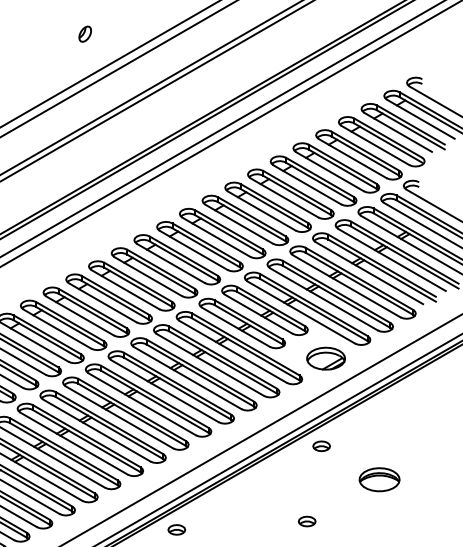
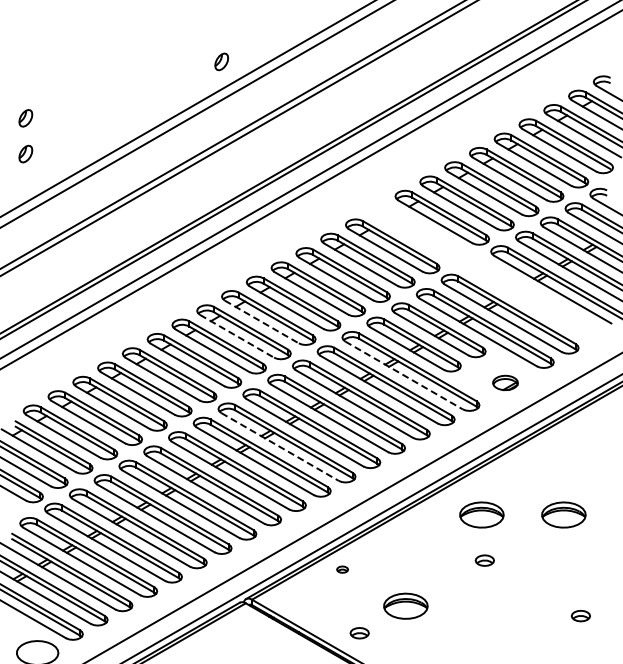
part: (85, 33) -> (221, 61), moved
part: (308, 257) -> (486, 272), removed
line: (102, 302) -> (261, 321), solid -> dashed
line: (80, 316) -> (237, 336), solid -> dashed
line: (232, 351) -> (403, 375), solid -> dashed
part: (326, 358) -> (505, 382), size x0.6
line: (119, 416) -> (280, 446), solid -> dashed
part: (321, 446) -> (500, 478), removed
part: (304, 479) -> (481, 514), added
part: (176, 529) -> (342, 569), size x0.6

